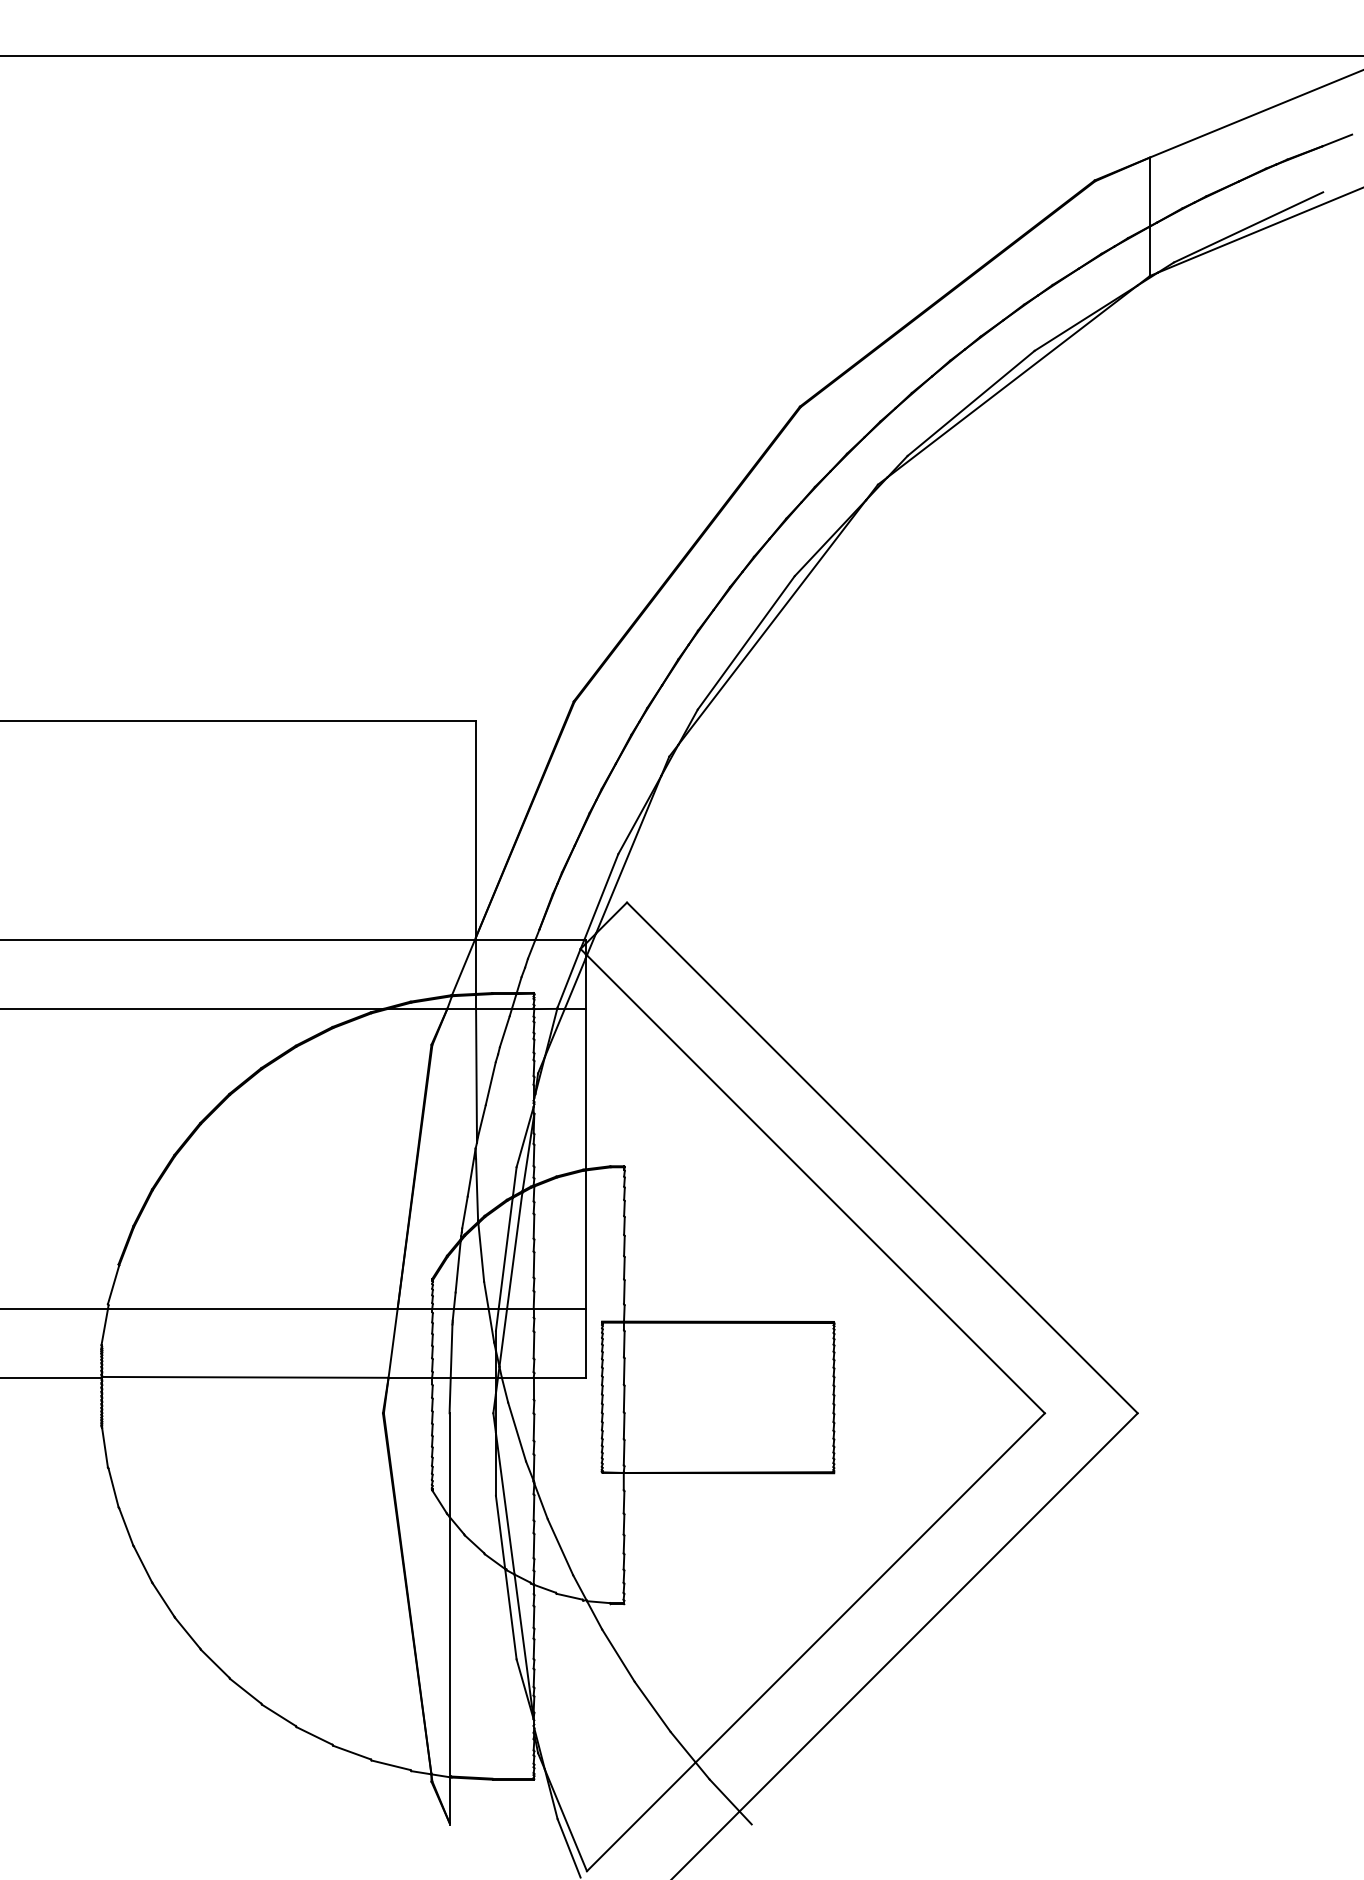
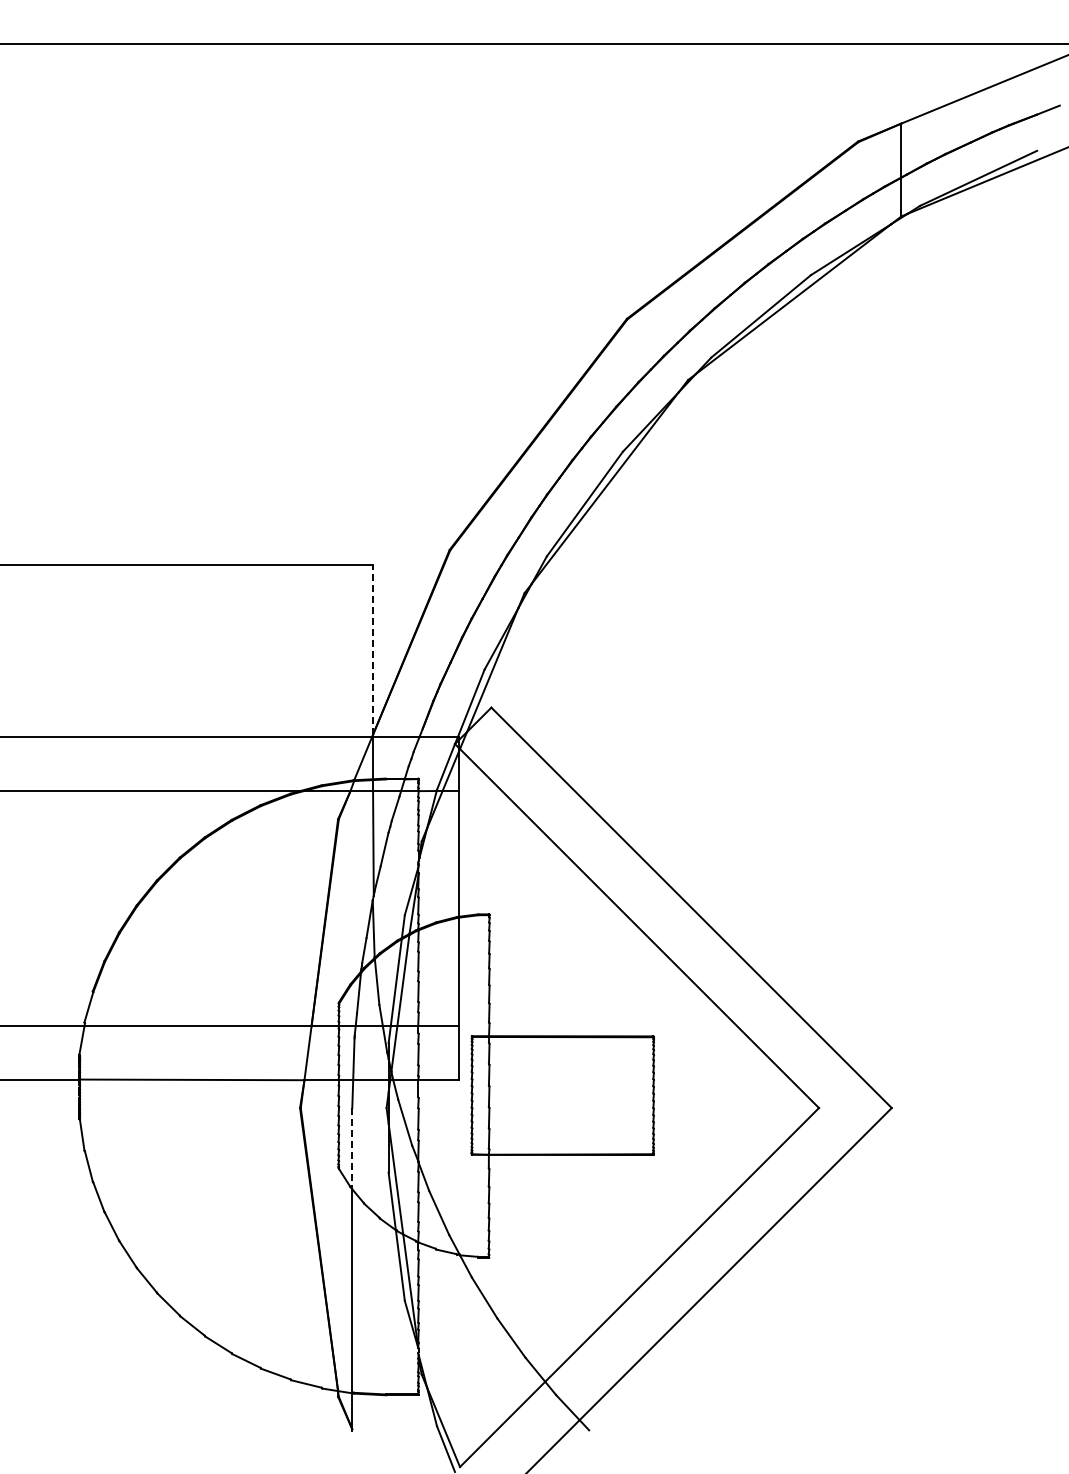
line: (476, 829) -> (373, 650), solid -> dashed
line: (449, 1464) -> (352, 1148), solid -> dashed

